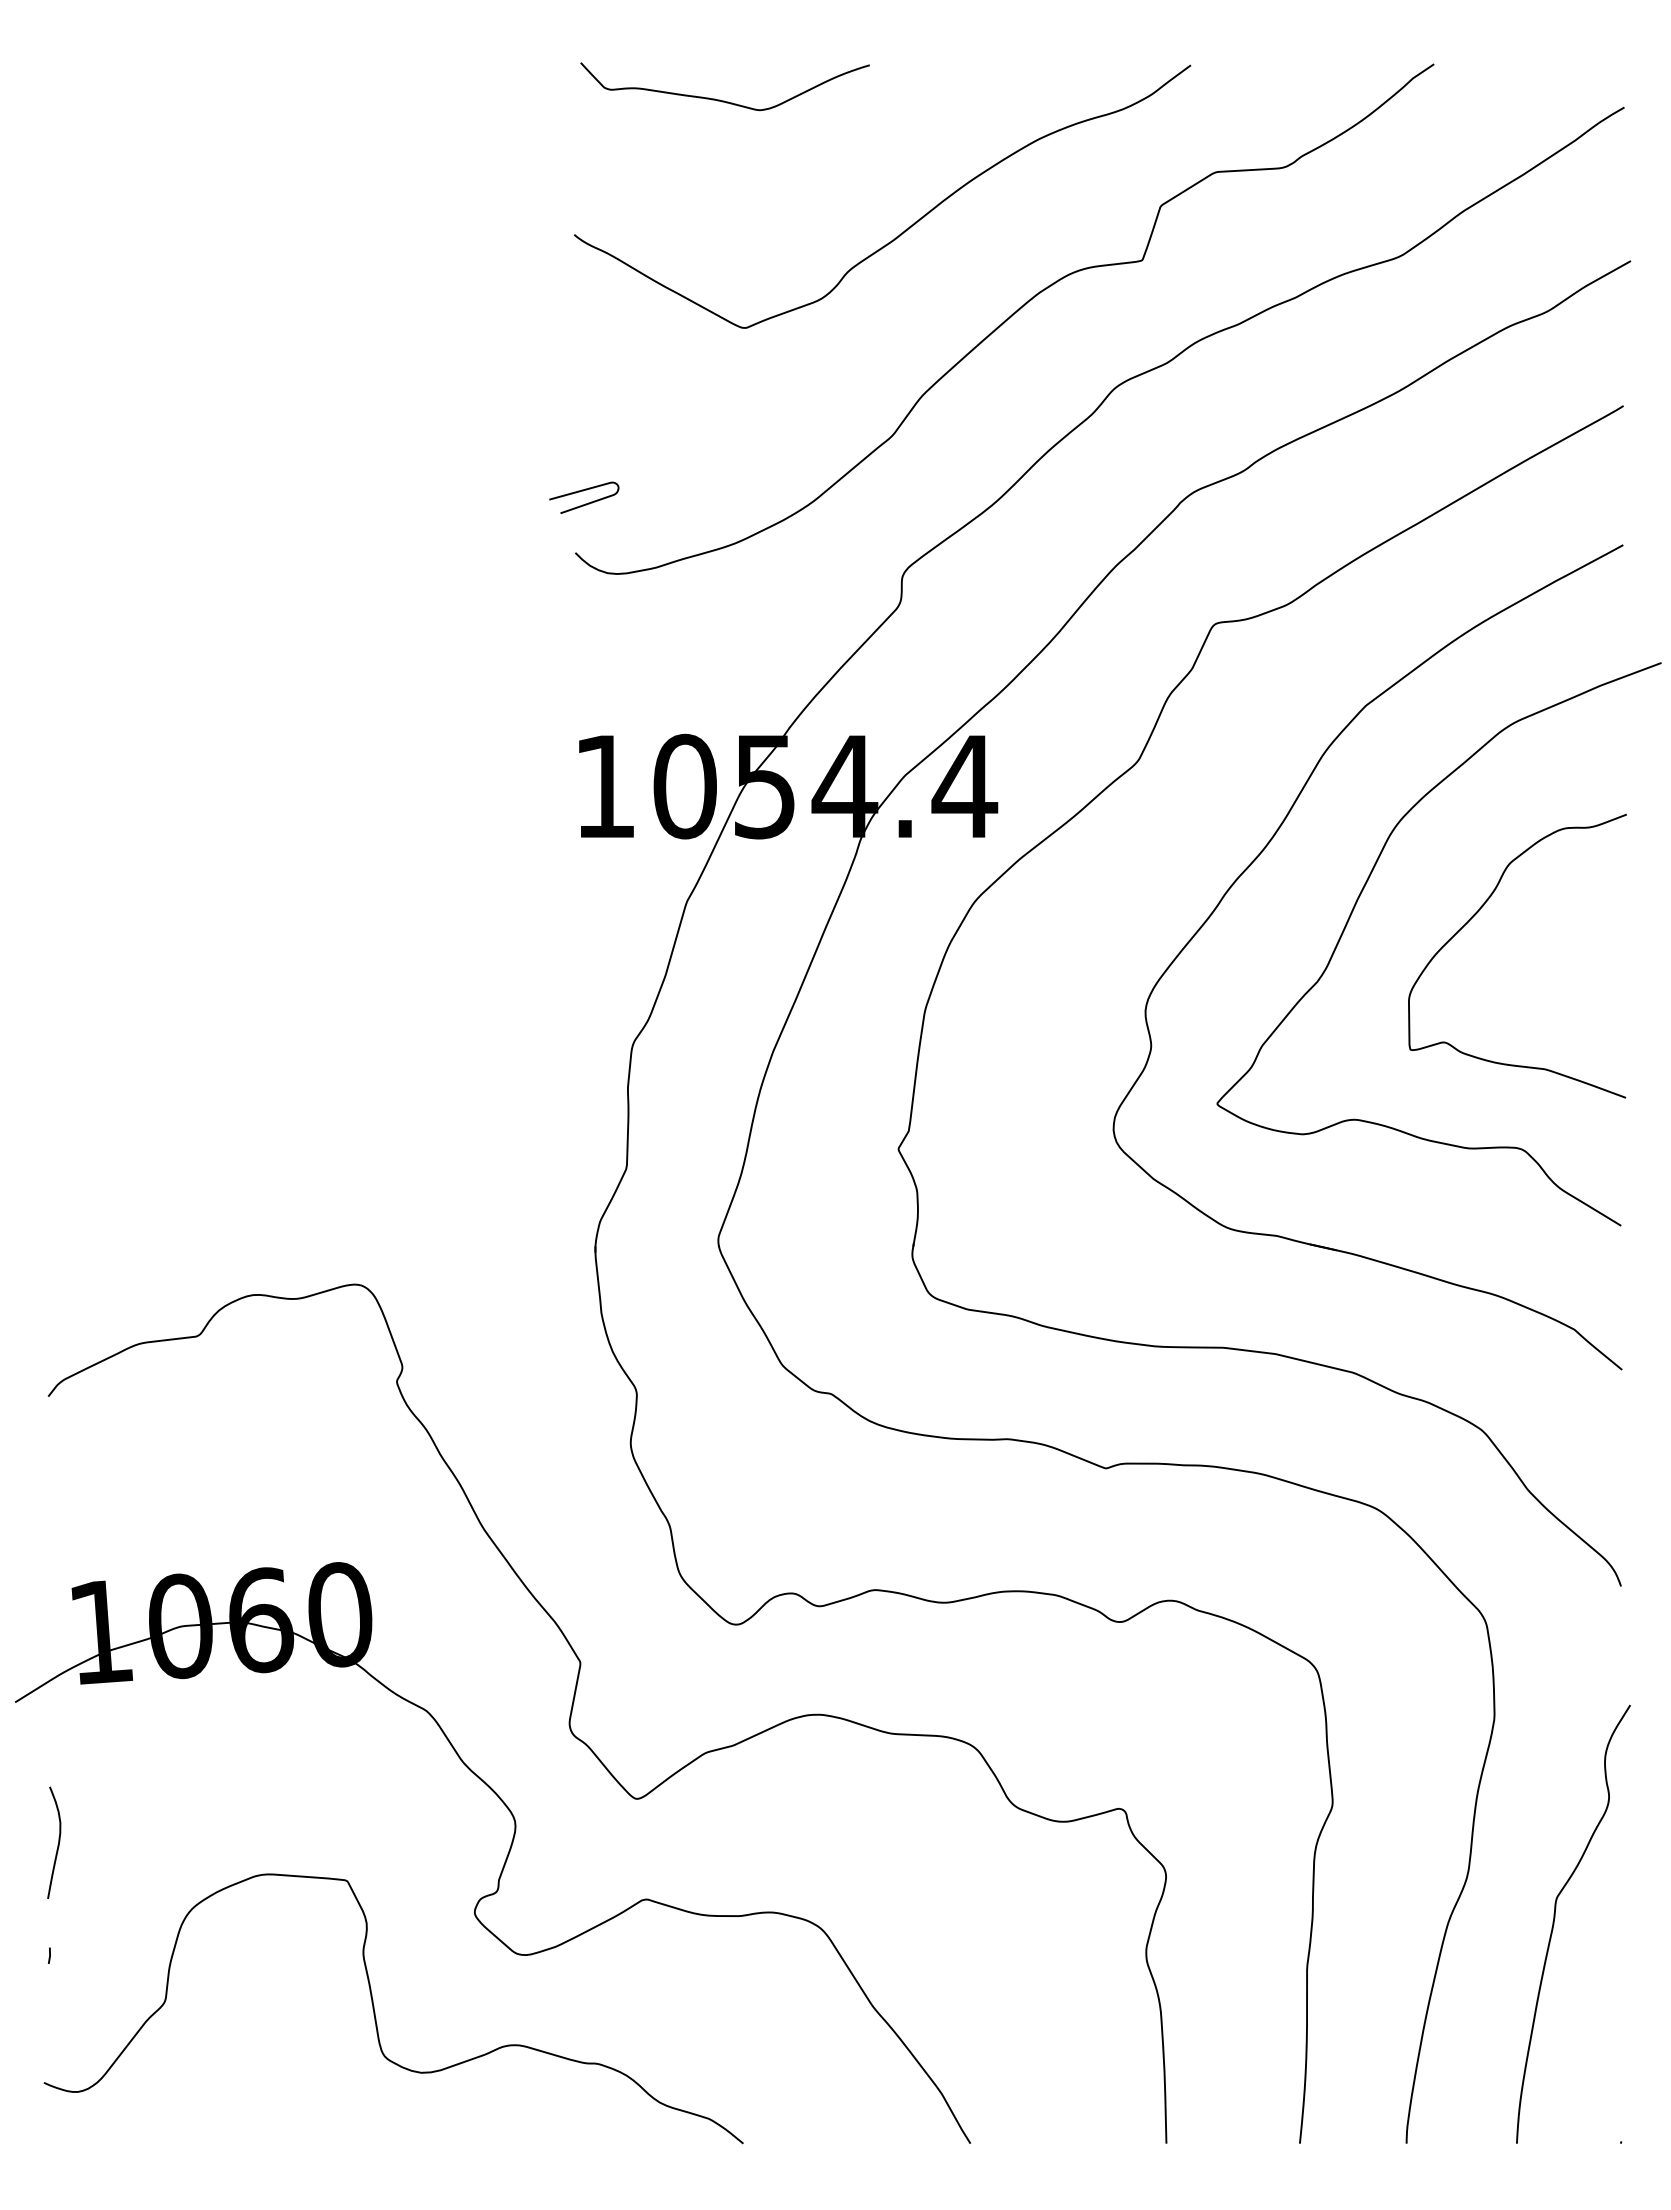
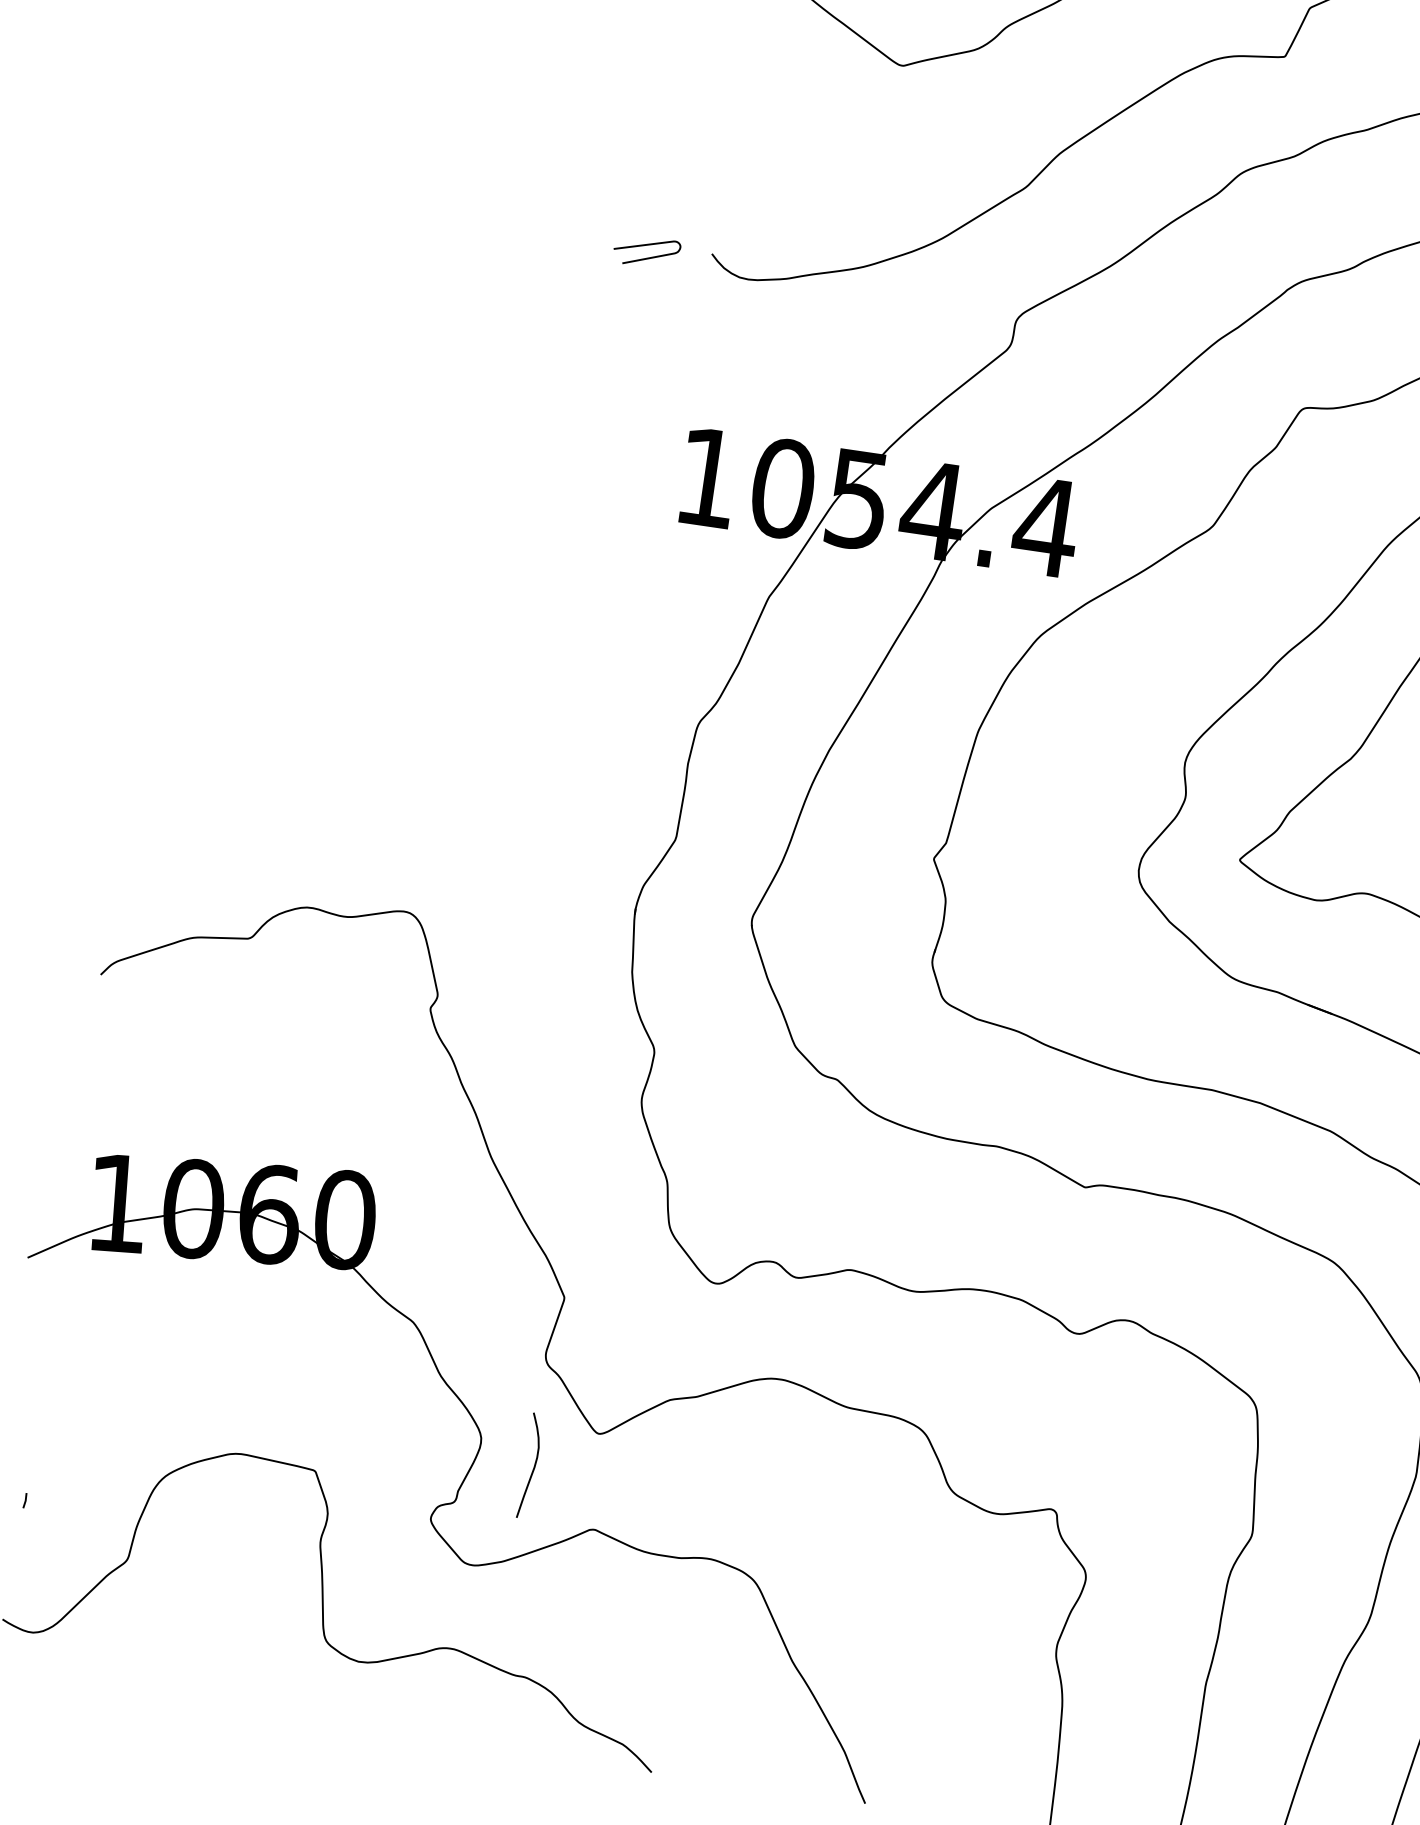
curve: (583, 491) -> (646, 245), moved
curve: (57, 1844) -> (533, 1467), moved

